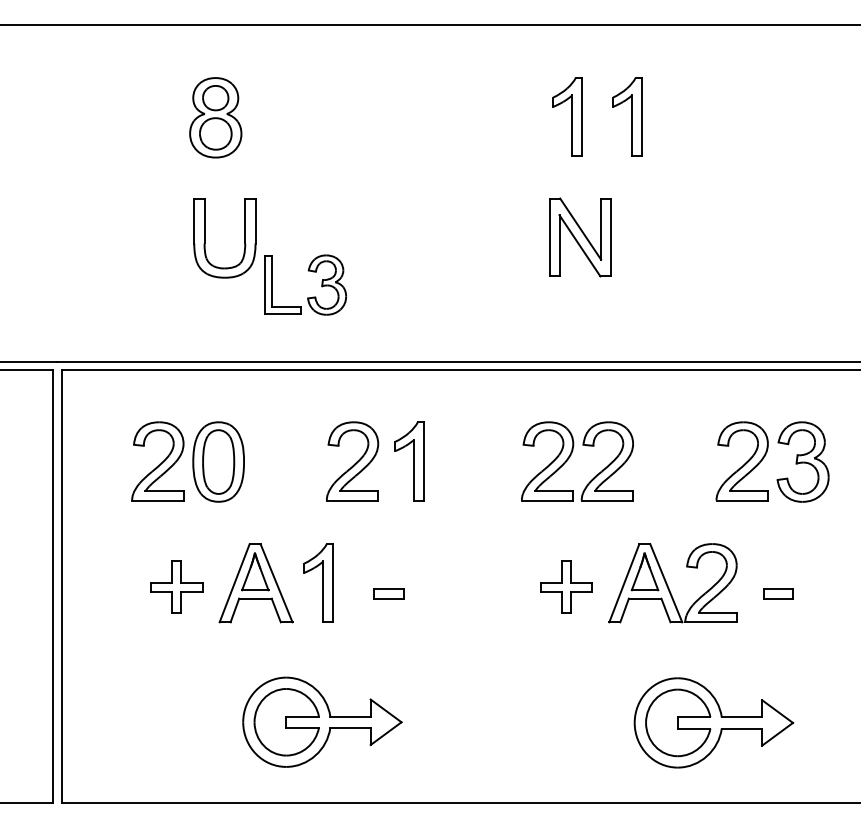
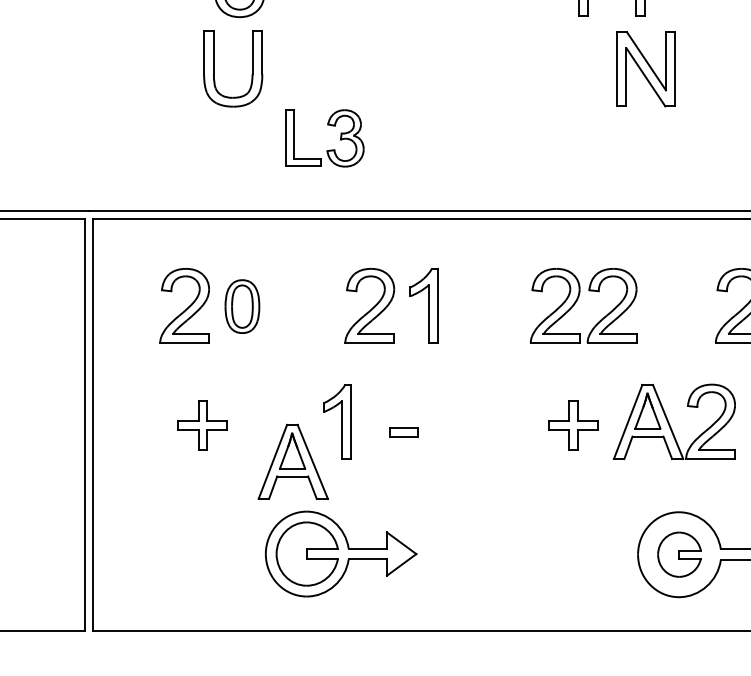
part: (580, 237) -> (646, 69), moved
part: (205, 238) -> (214, 69), moved
part: (218, 461) -> (242, 306), size x0.7
part: (255, 583) -> (292, 462), moved
part: (678, 722) -> (679, 554), size x0.7

